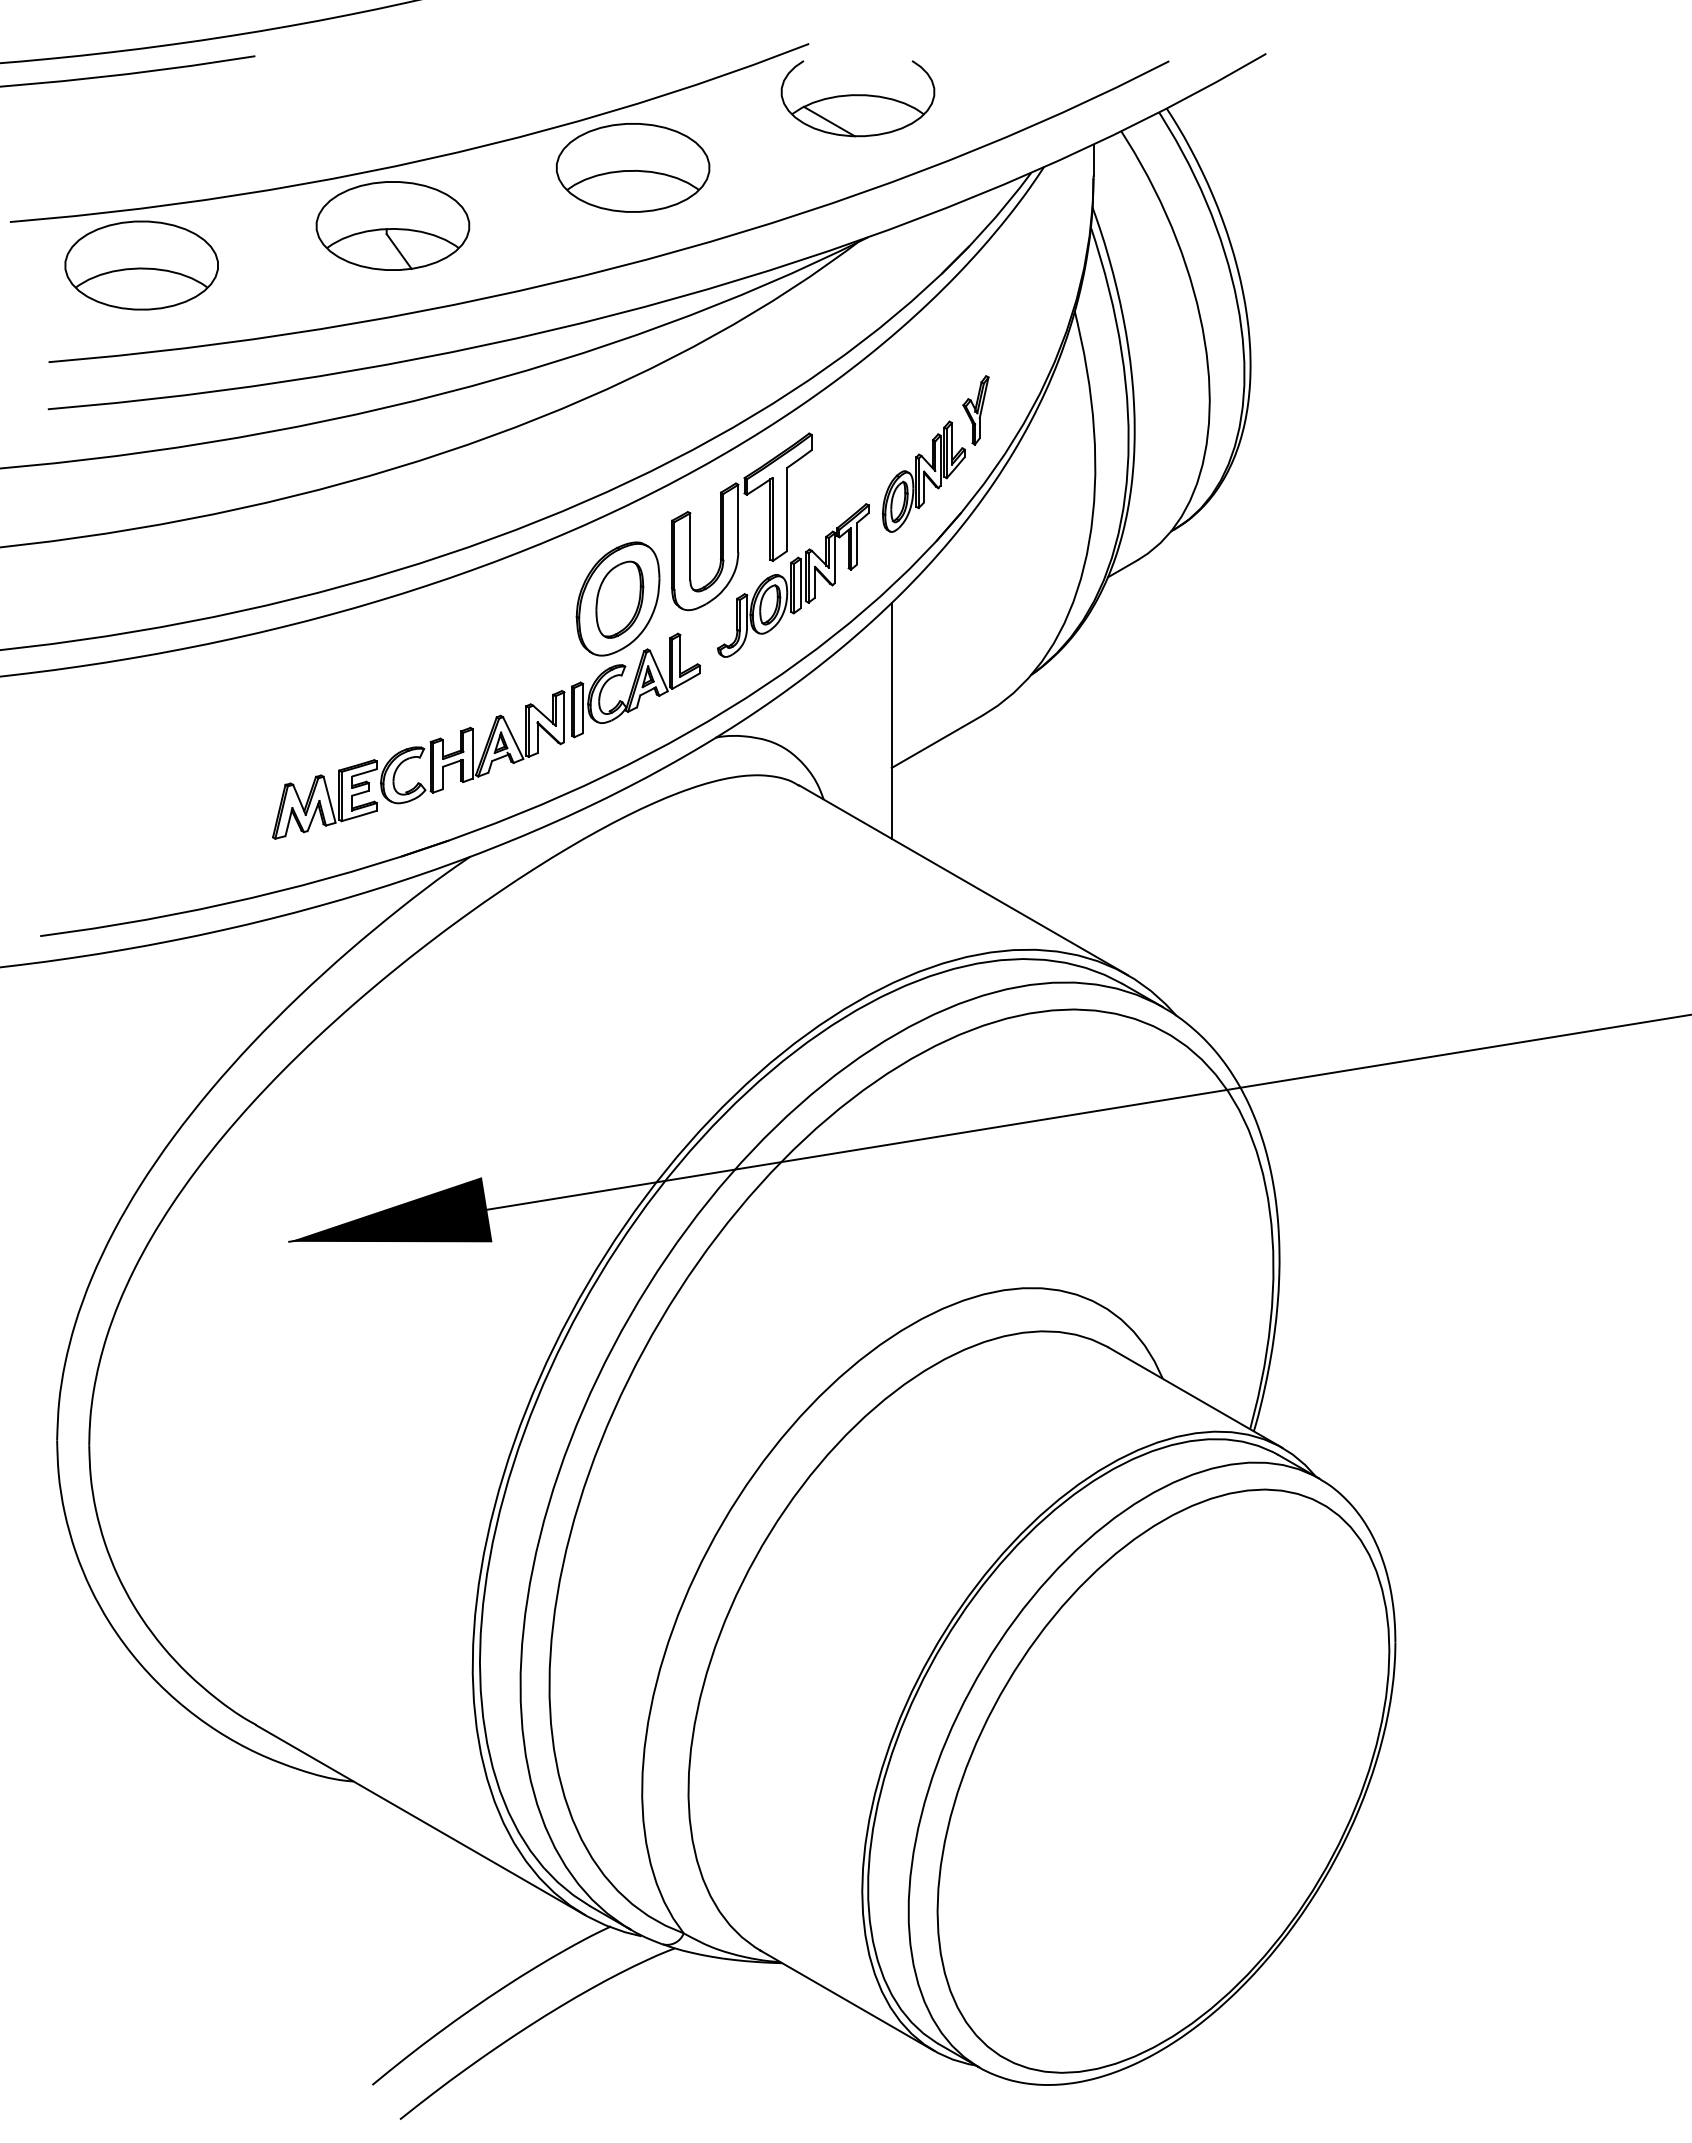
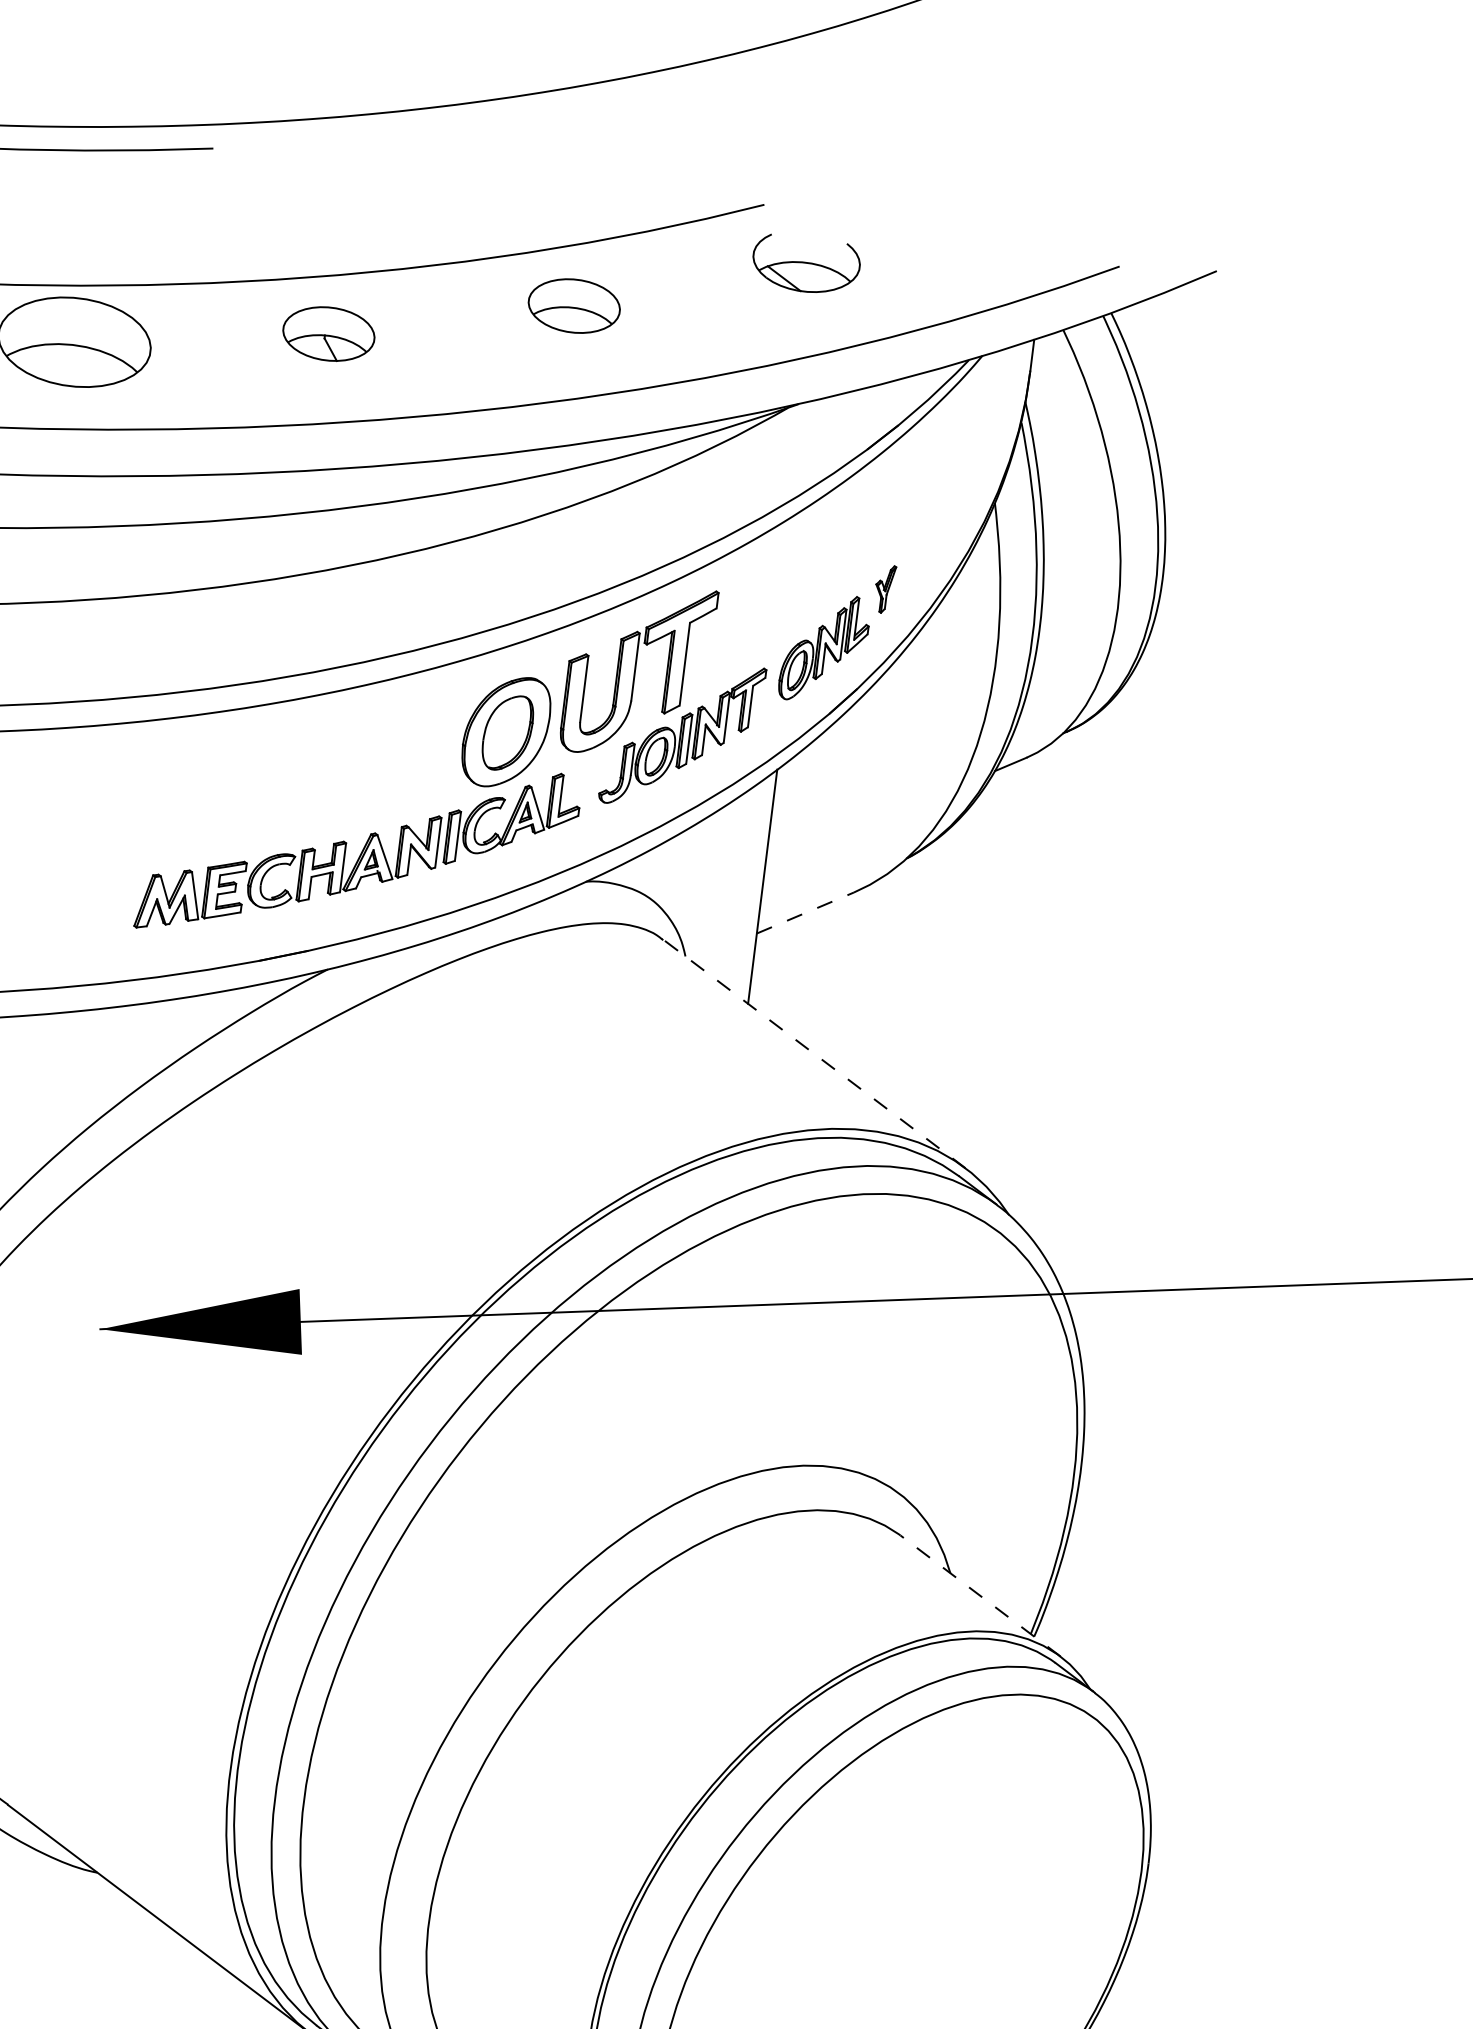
part: (857, 98) -> (805, 264), size x0.7
part: (632, 167) -> (573, 305), size x0.6
part: (392, 225) -> (328, 333), size x0.6
part: (975, 410) -> (884, 589), size x0.7
line: (937, 741) -> (805, 912), solid -> dashed
line: (963, 880) -> (814, 1054), solid -> dashed
line: (1195, 1397) -> (980, 1595), solid -> dashed

